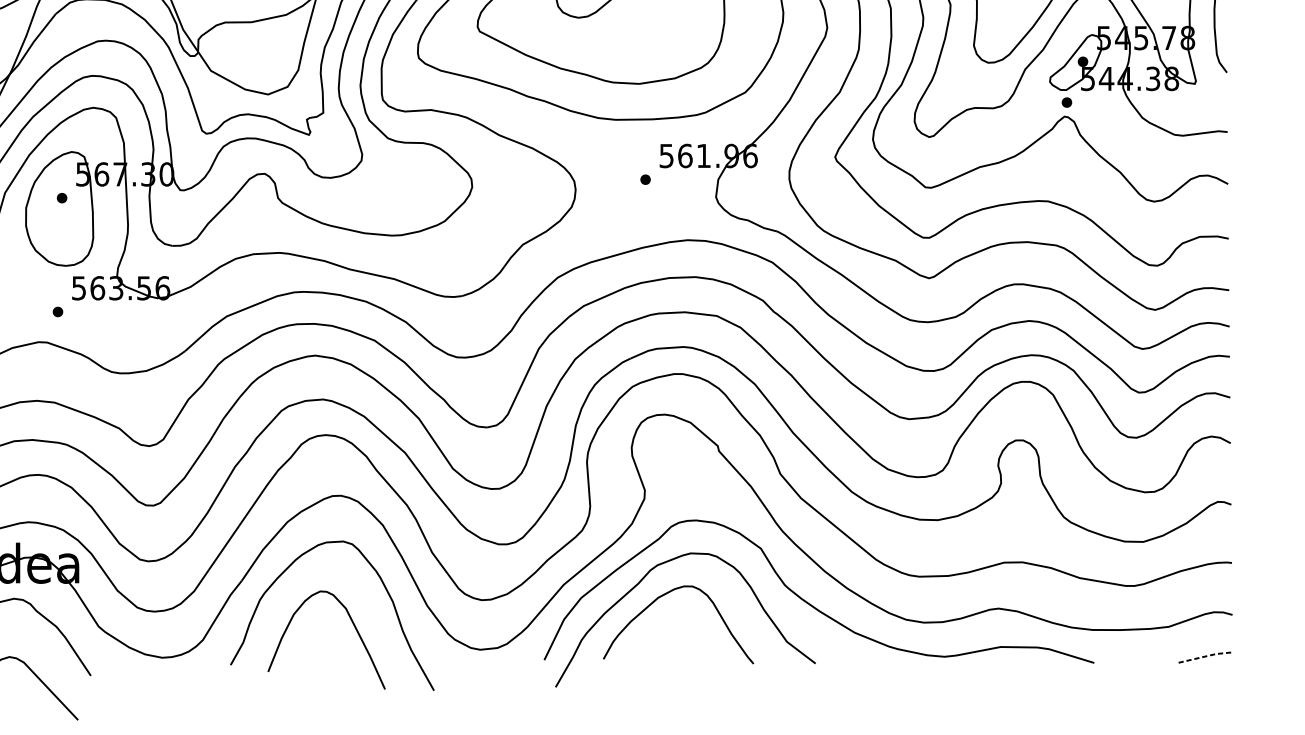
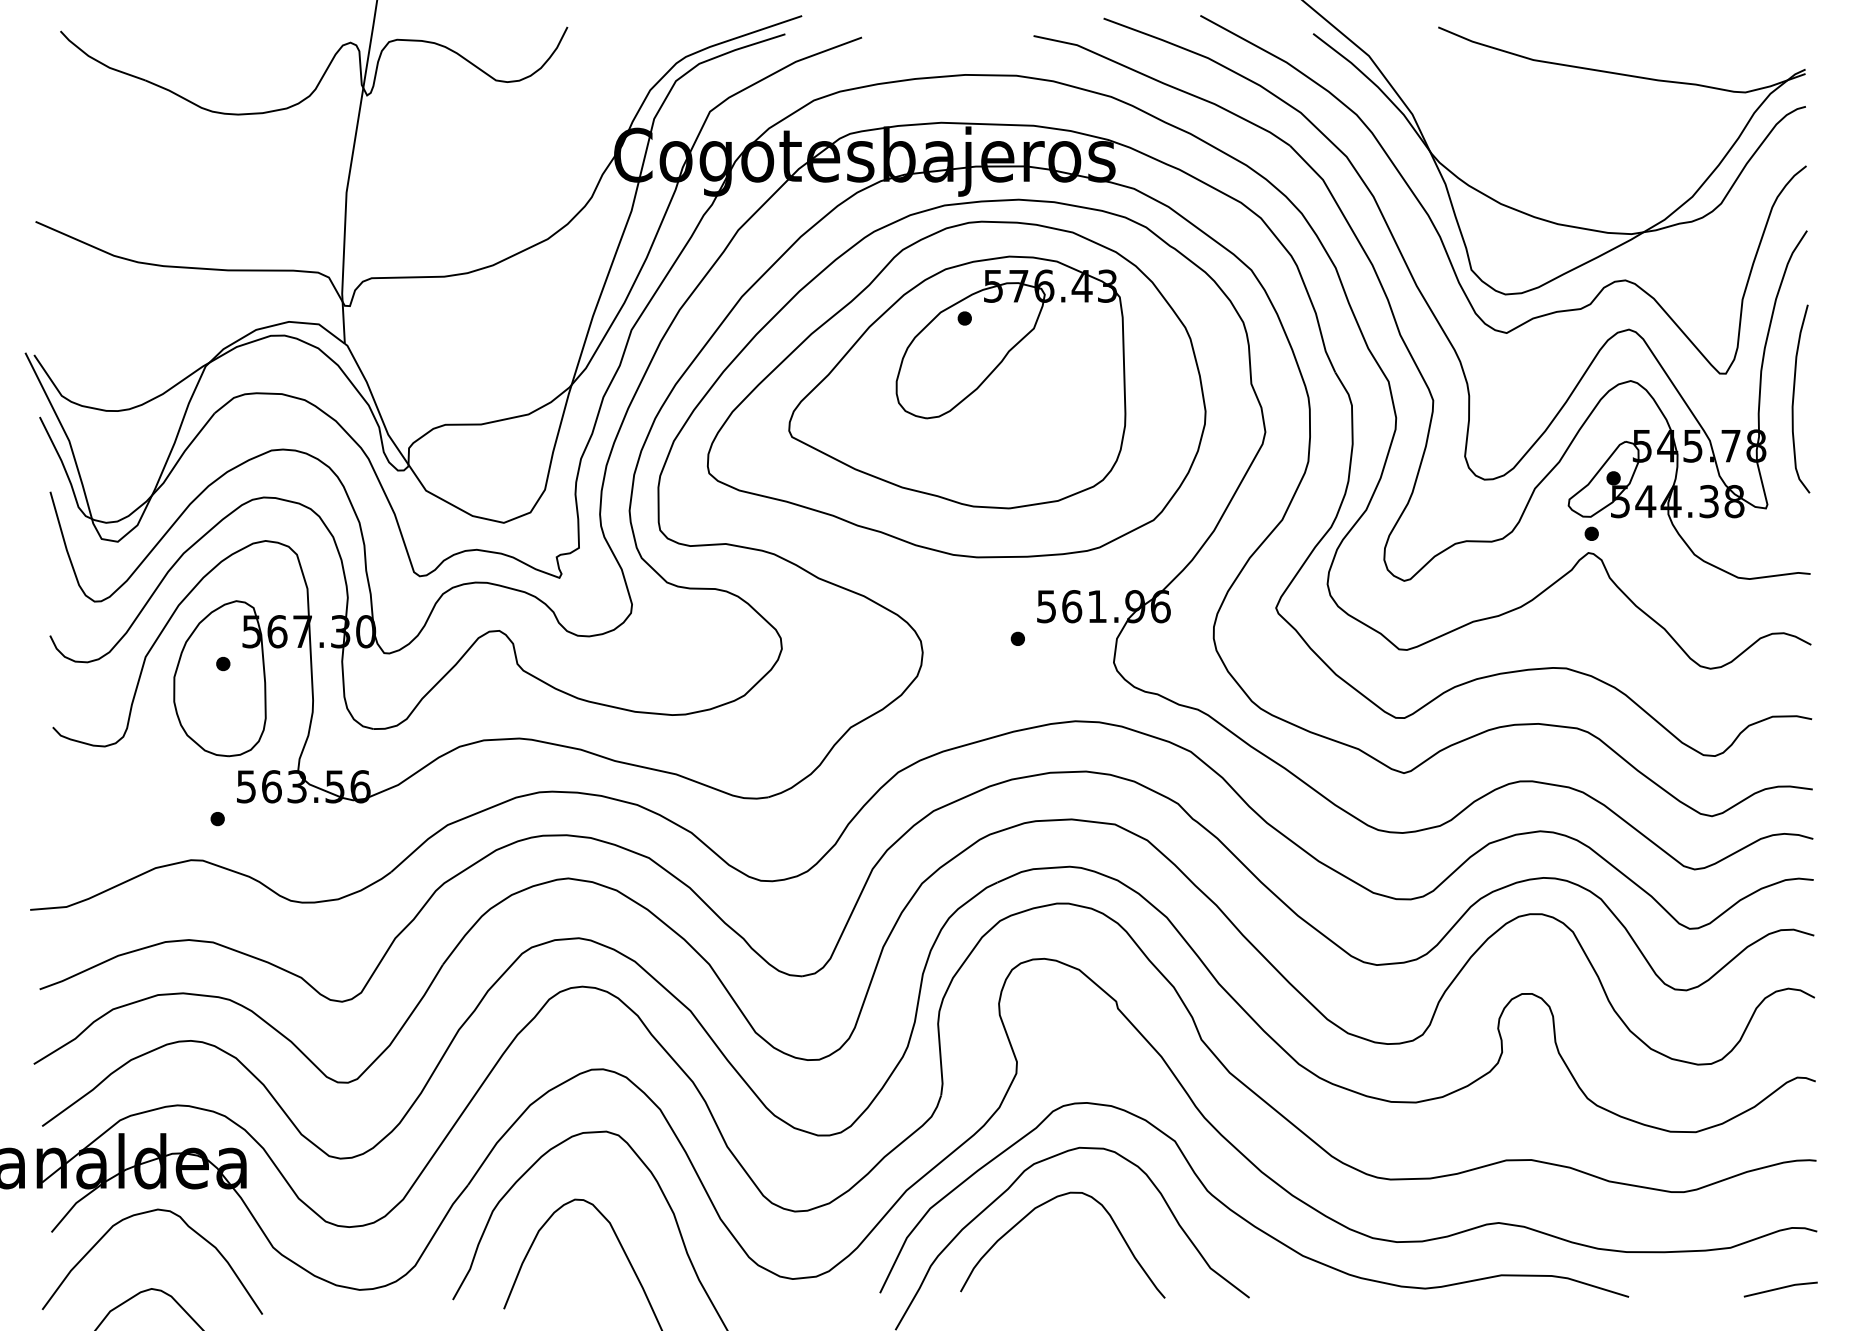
line: (1206, 655) -> (1781, 1287), dashed -> solid

